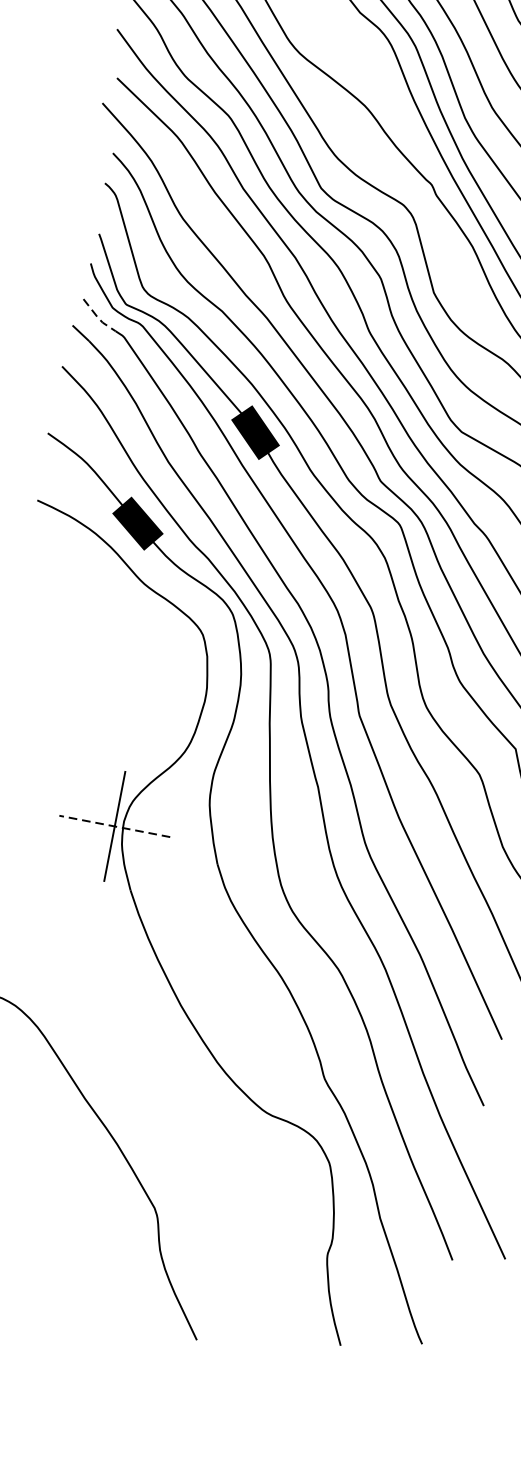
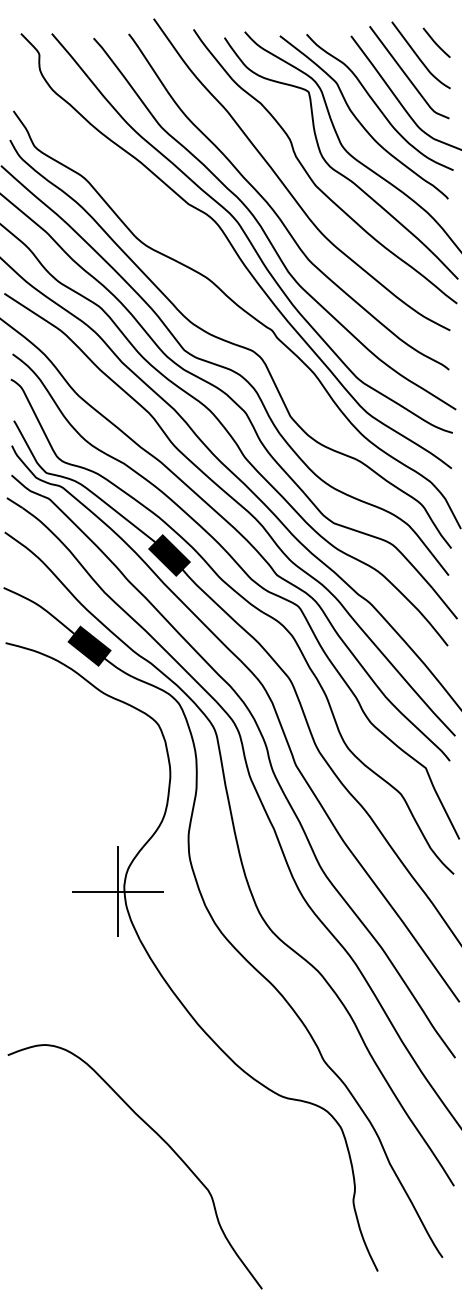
line: (98, 317) -> (26, 487), dashed -> solid
line: (114, 826) -> (117, 891), dashed -> solid

